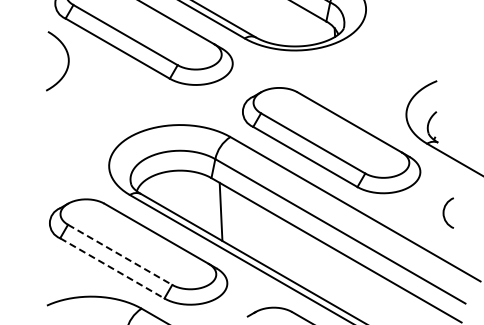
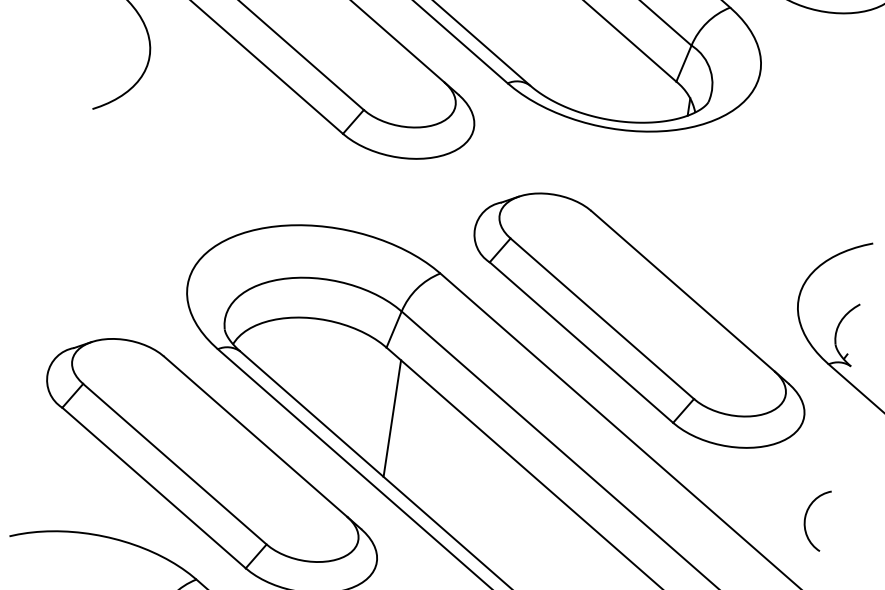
arc: (444, 212) -> (807, 516), moved
line: (120, 255) -> (175, 465), dashed -> solid
line: (112, 268) -> (154, 488), dashed -> solid

